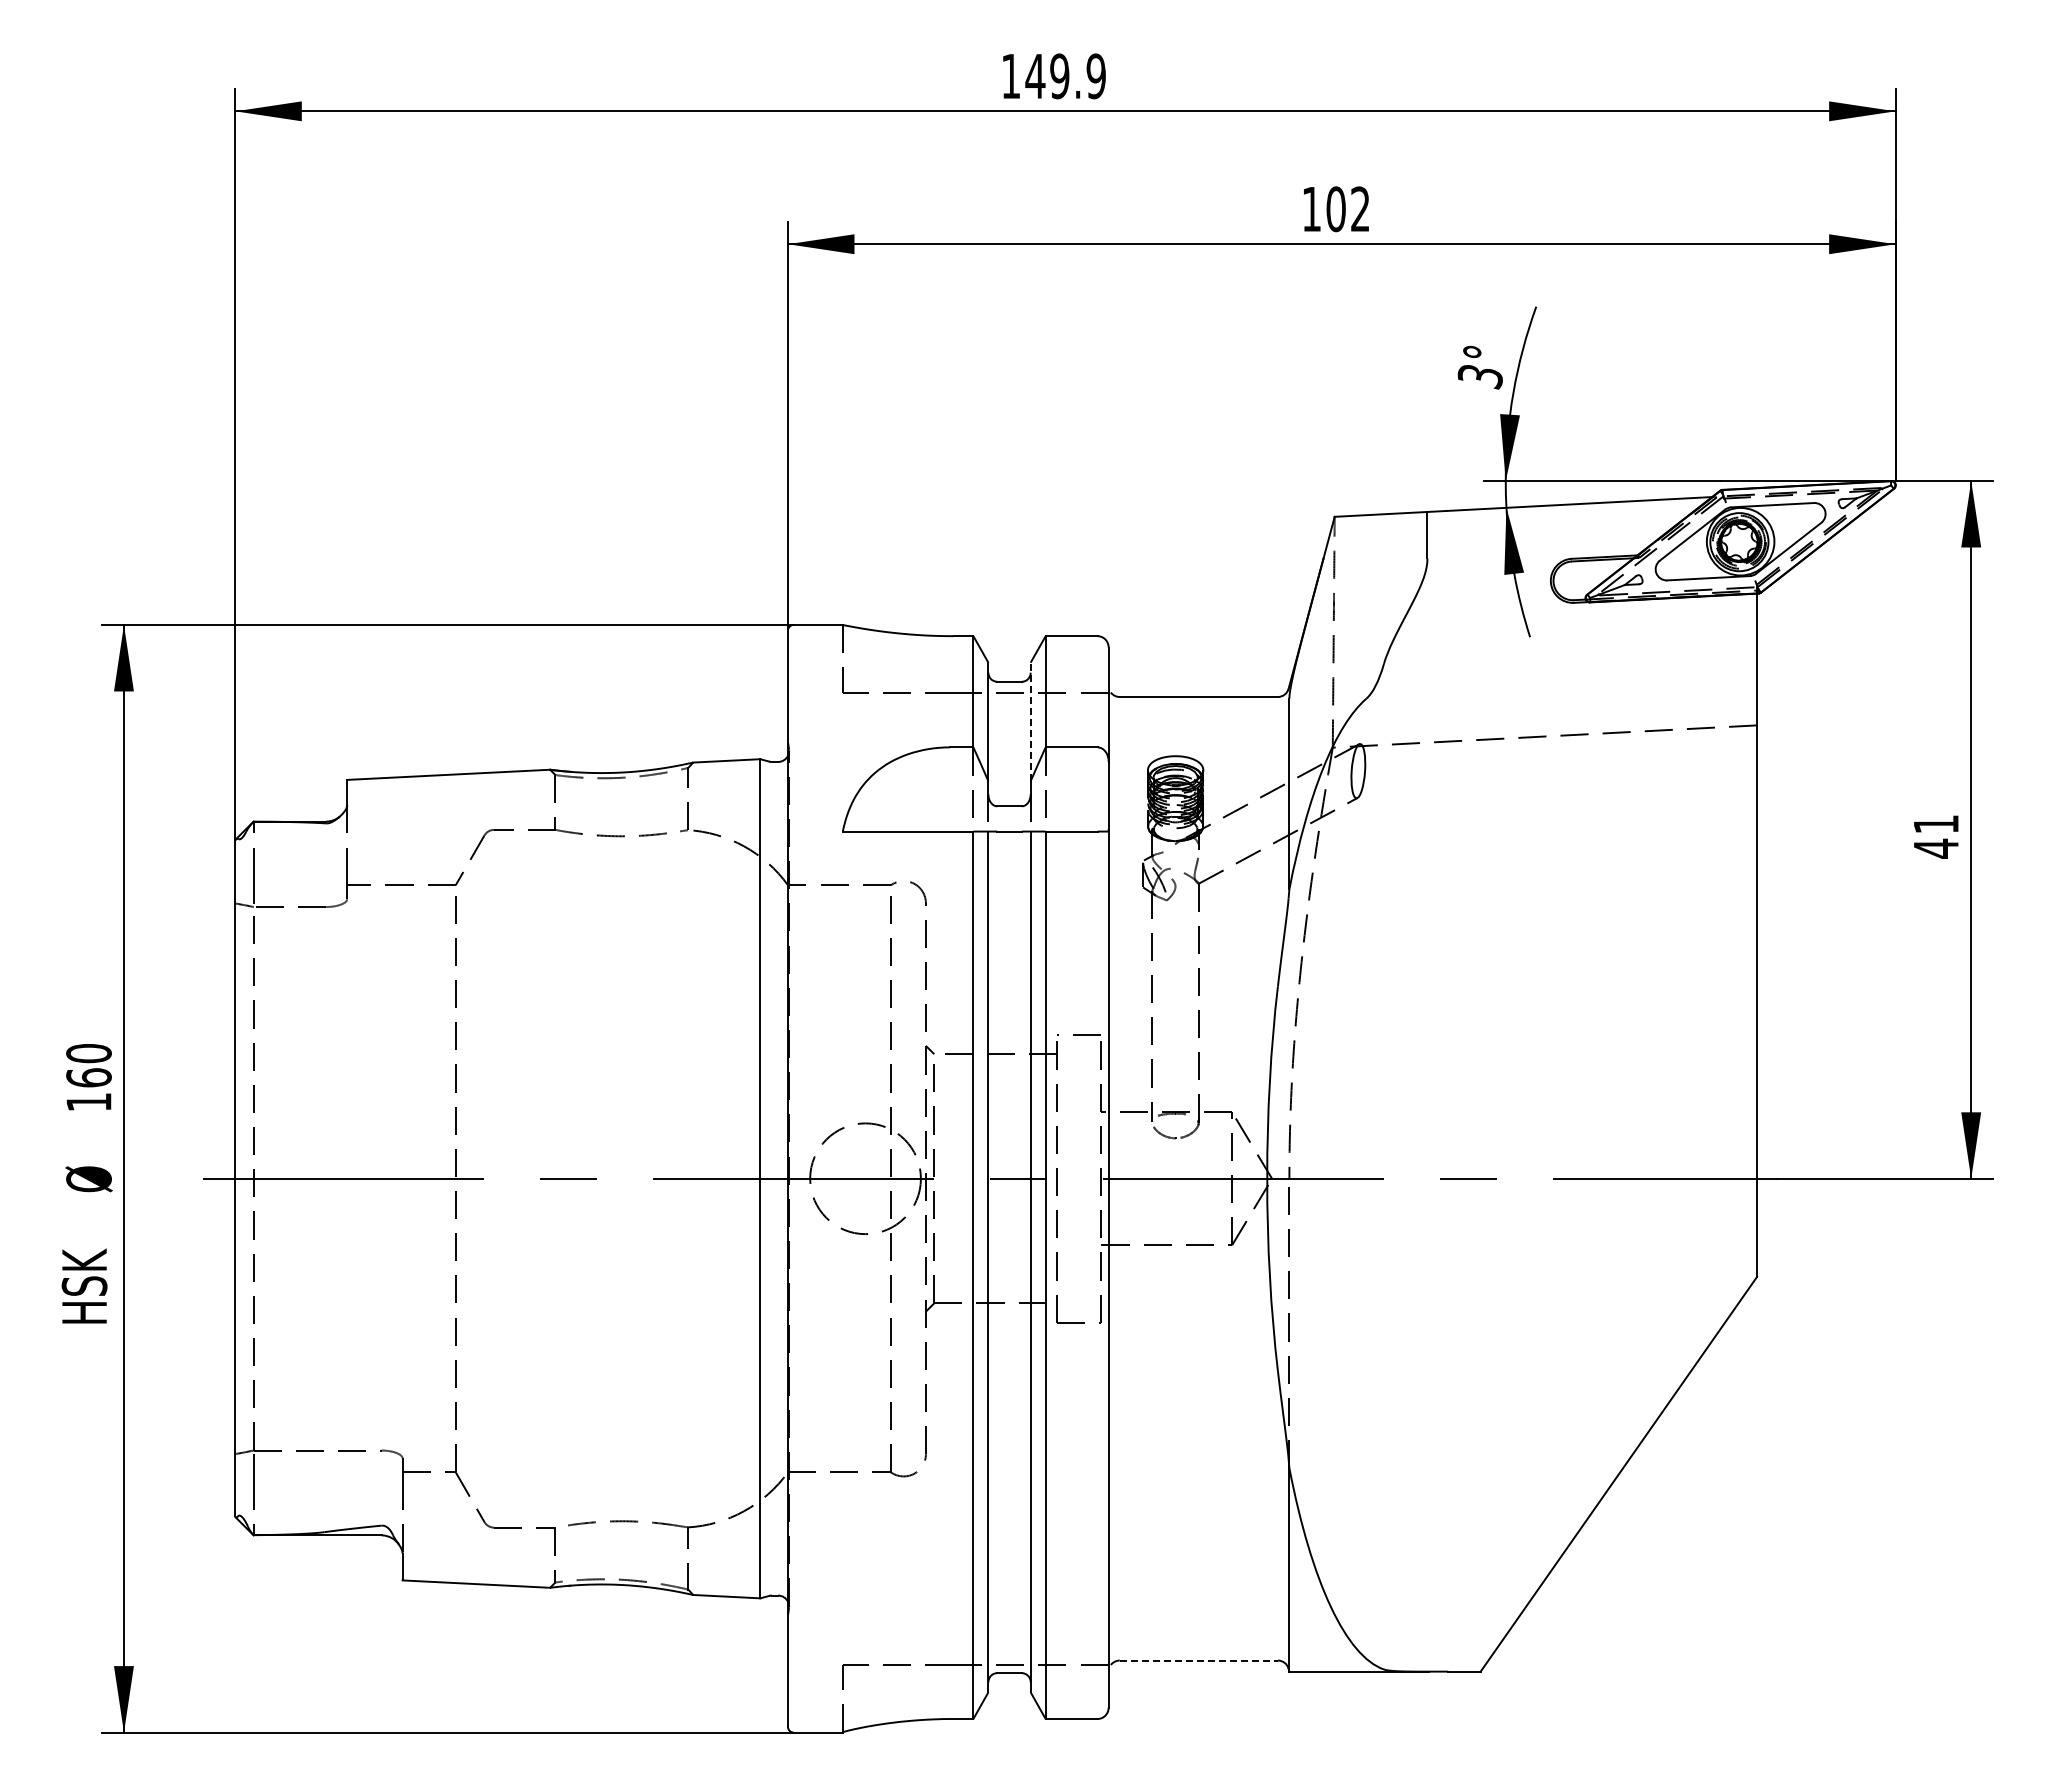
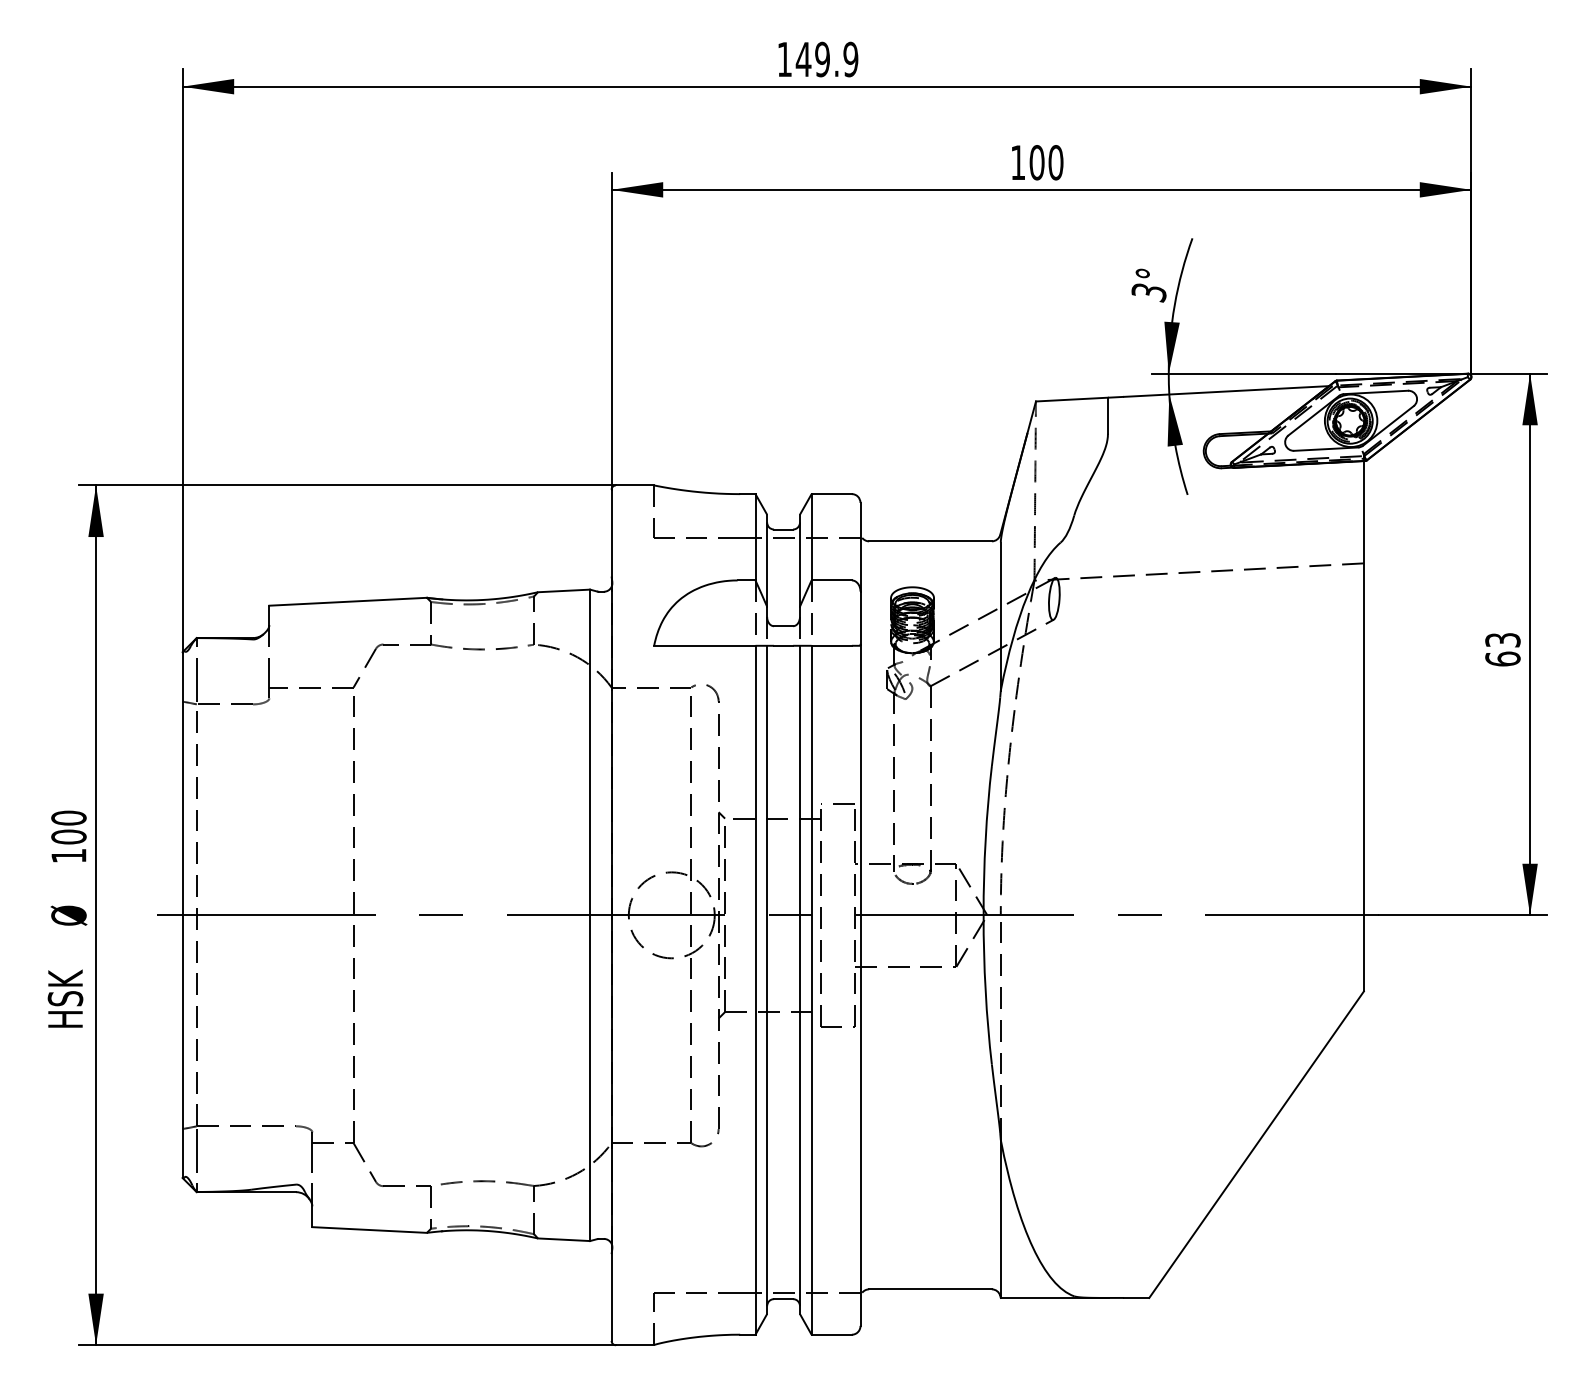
text: (1360, 209) -> (1056, 162), 102 -> 100
line: (1030, 721) -> (799, 560), dashed -> solid
text: (1936, 836) -> (1503, 649), 41 -> 63
text: (88, 1077) -> (68, 836), 160 -> 100
line: (1199, 1660) -> (931, 1289), dashed -> solid

